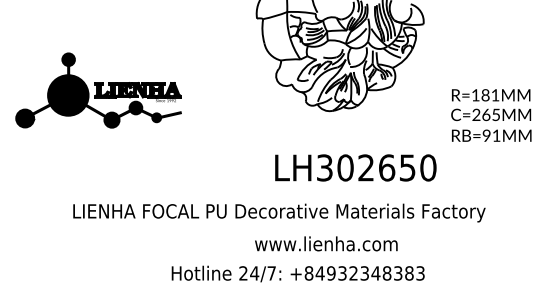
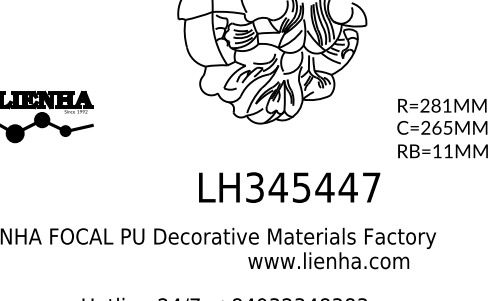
text: (475, 95) -> (424, 105), R=181MM -> R=281MM
text: (486, 135) -> (437, 151), RB=91MM -> RB=11MM
text: (386, 167) -> (324, 187), LH302650 -> LH345447
text: (326, 243) -> (328, 260), moved

